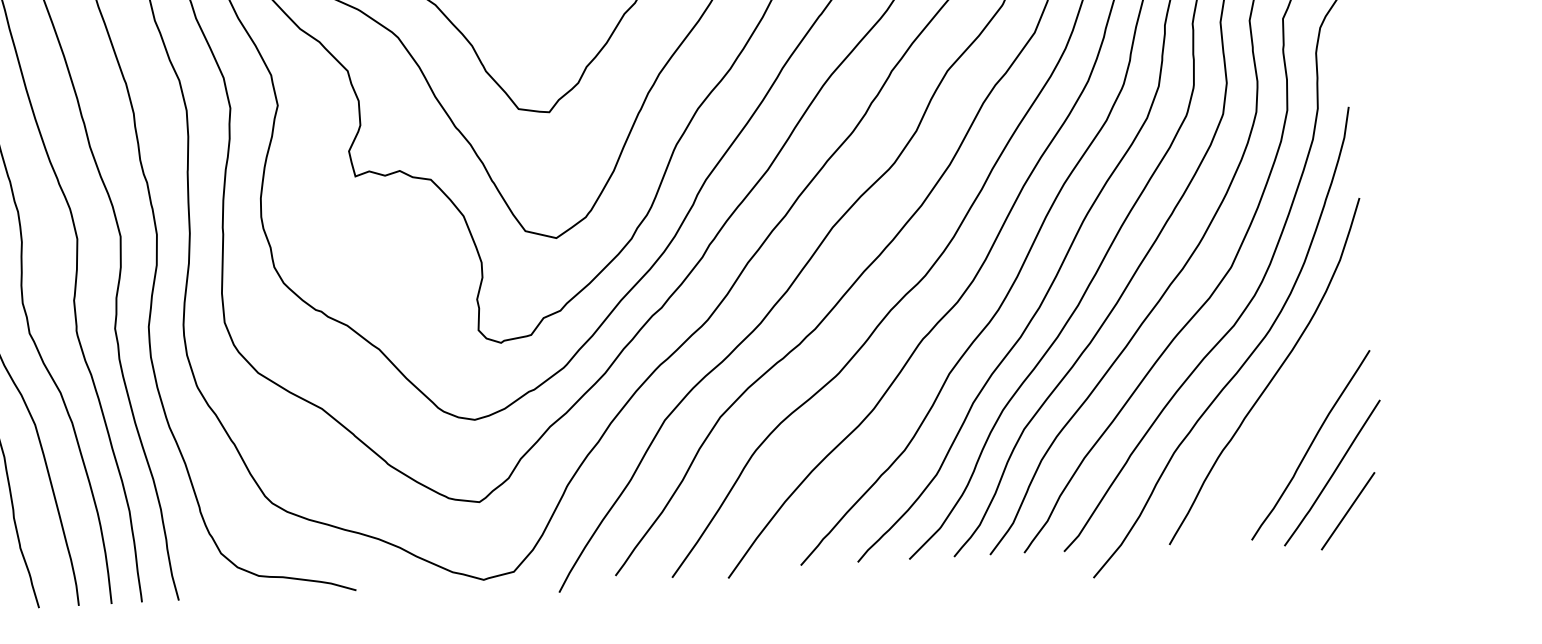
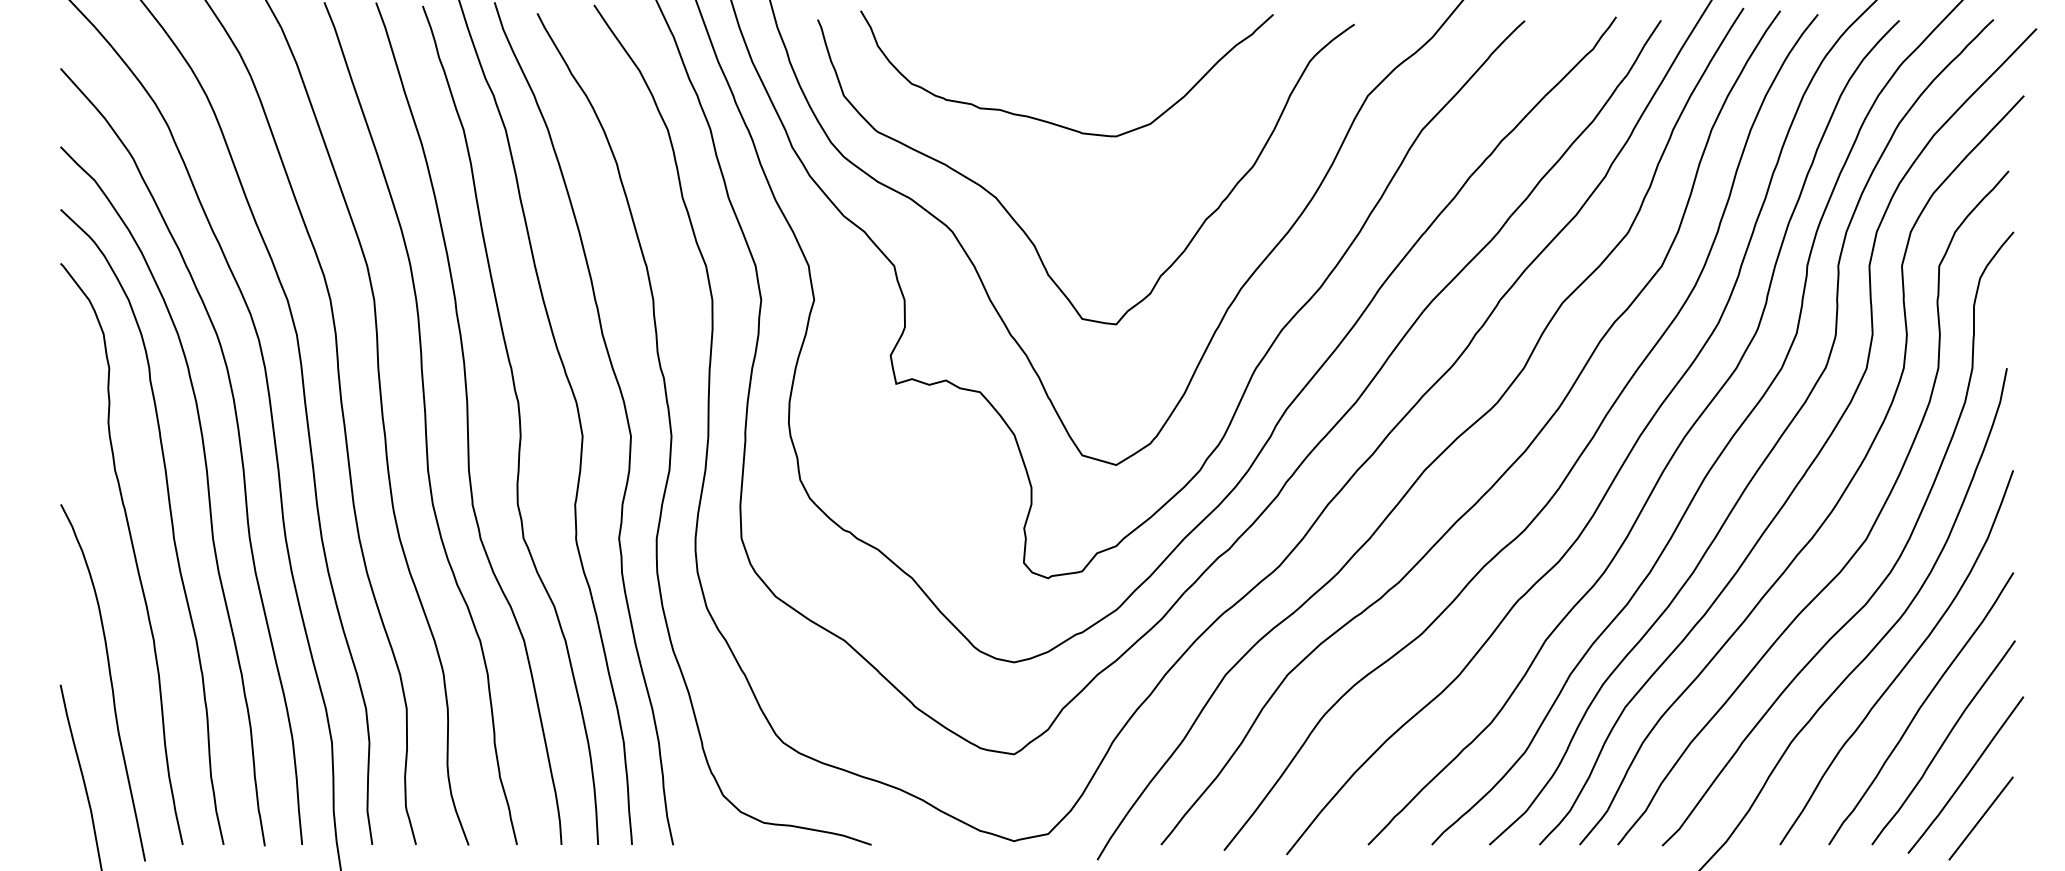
curve: (1289, 414) -> (1921, 707), added

